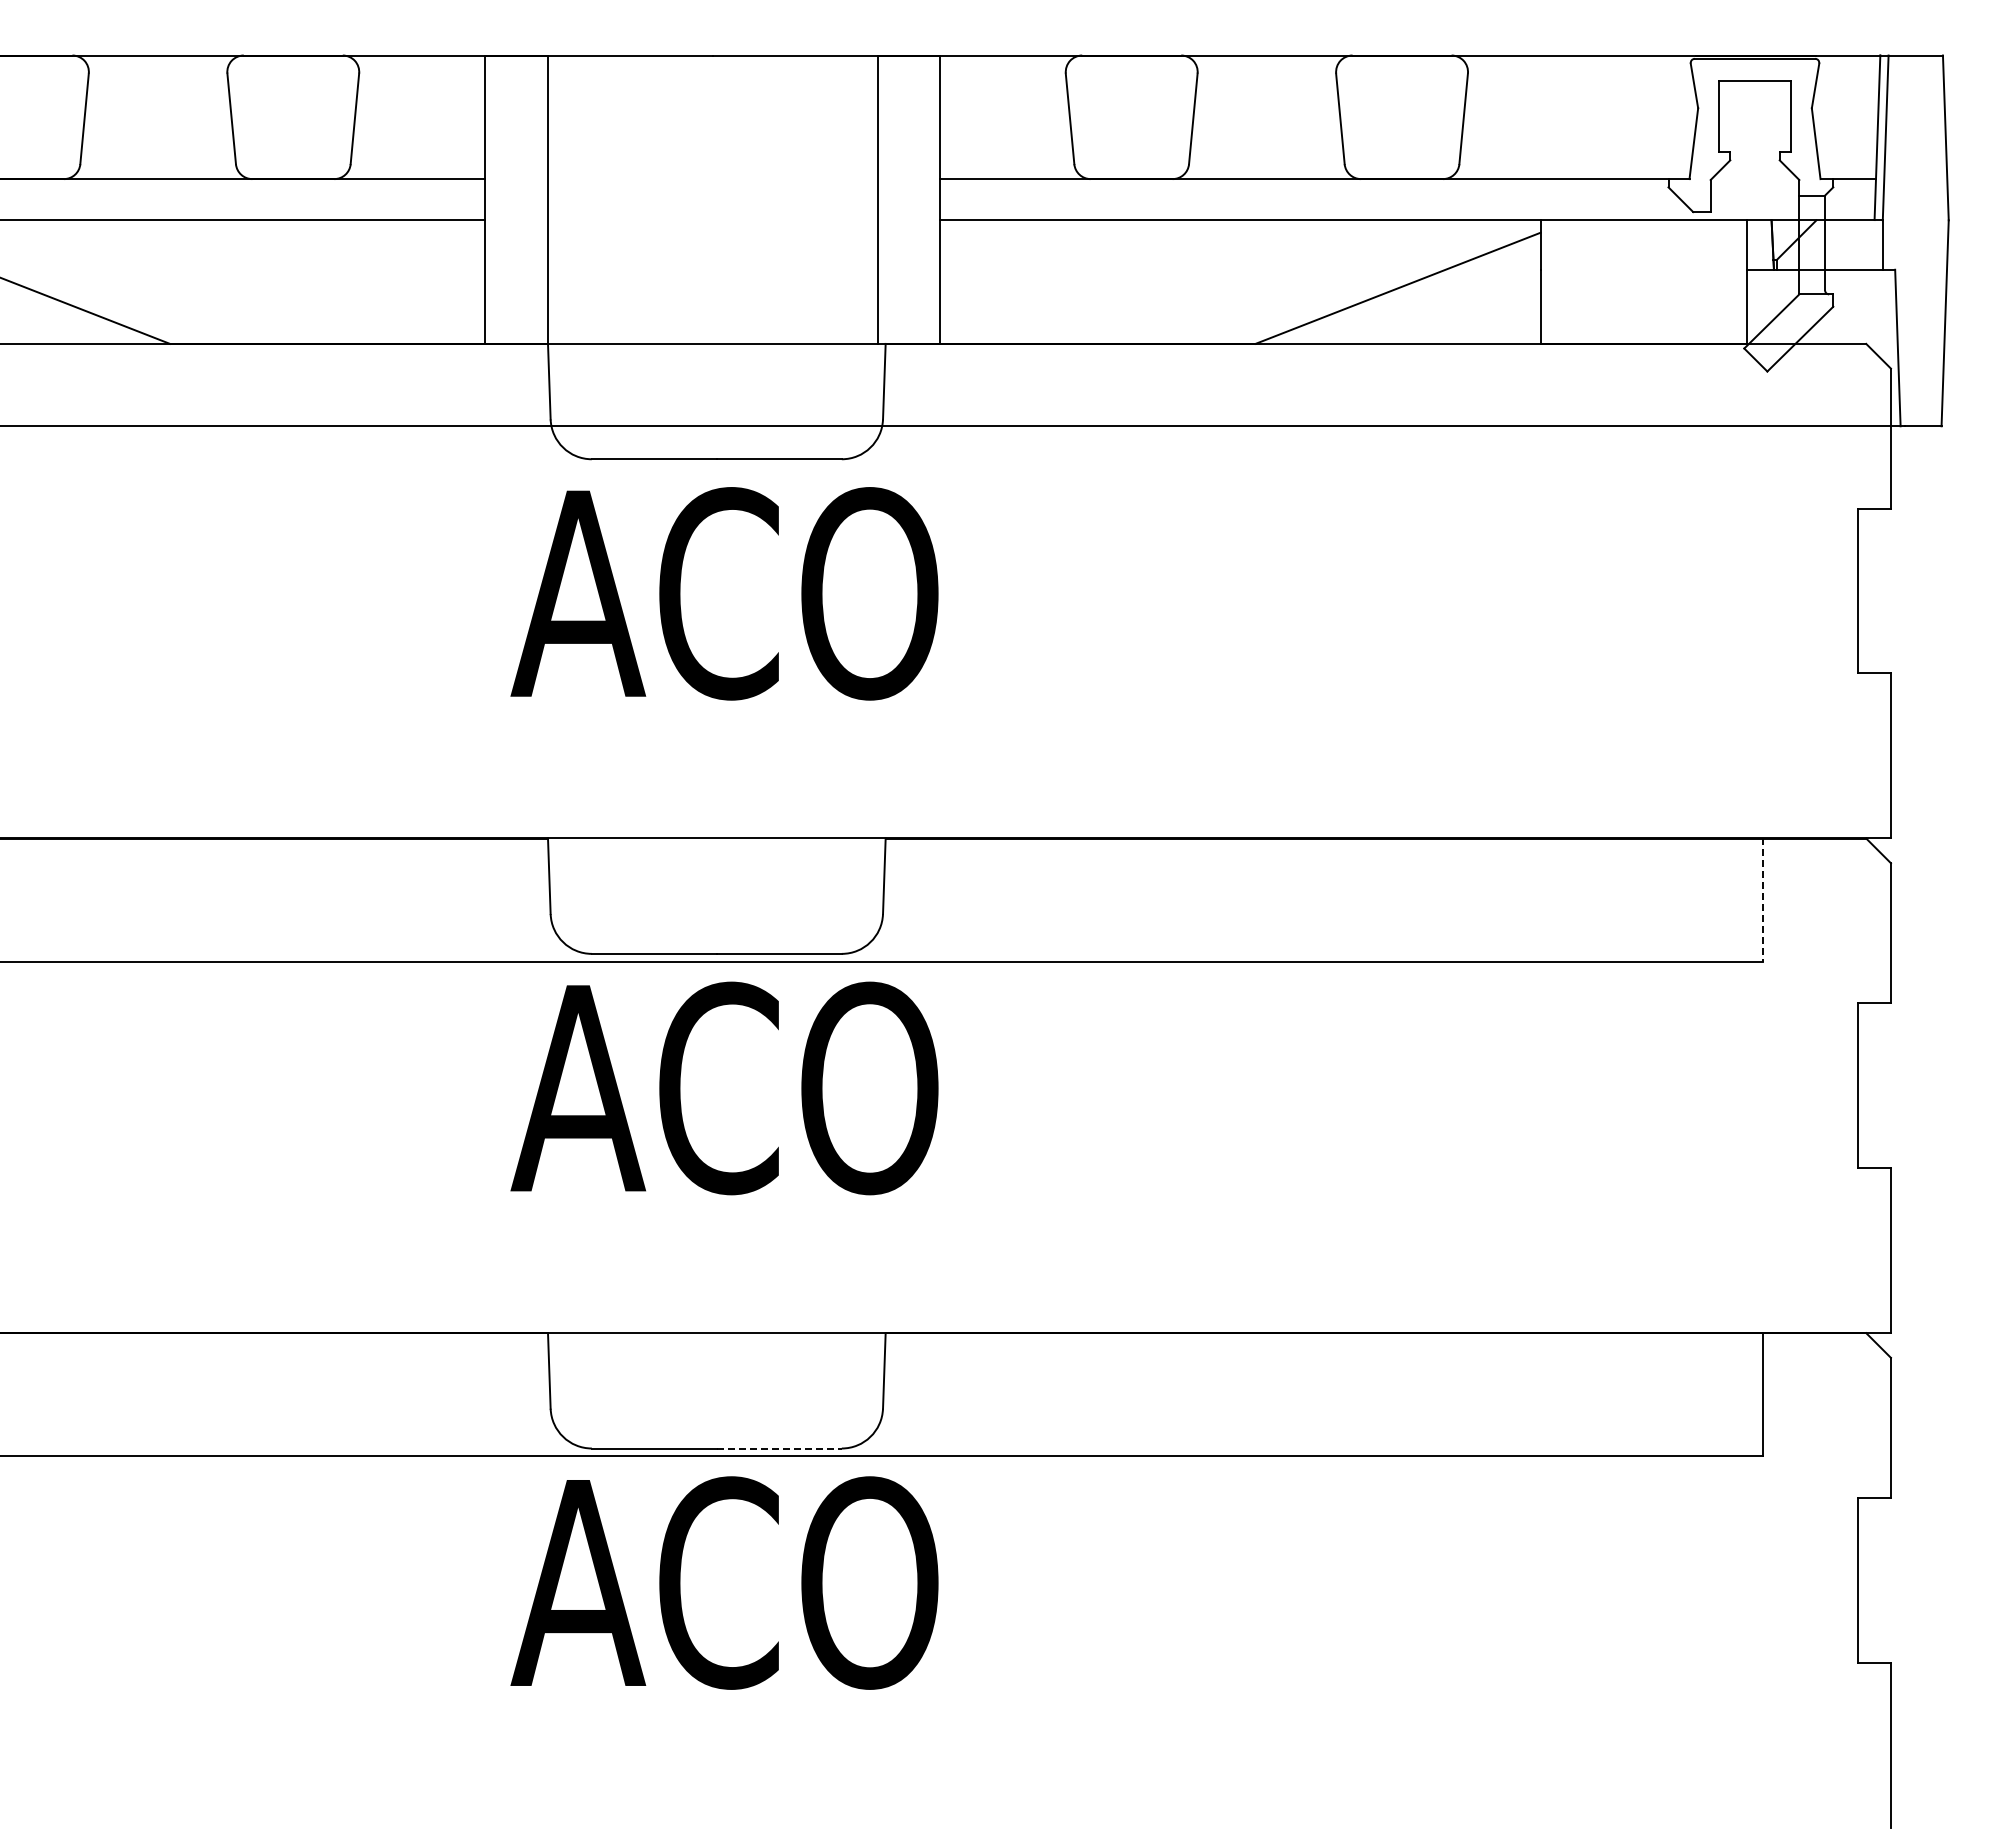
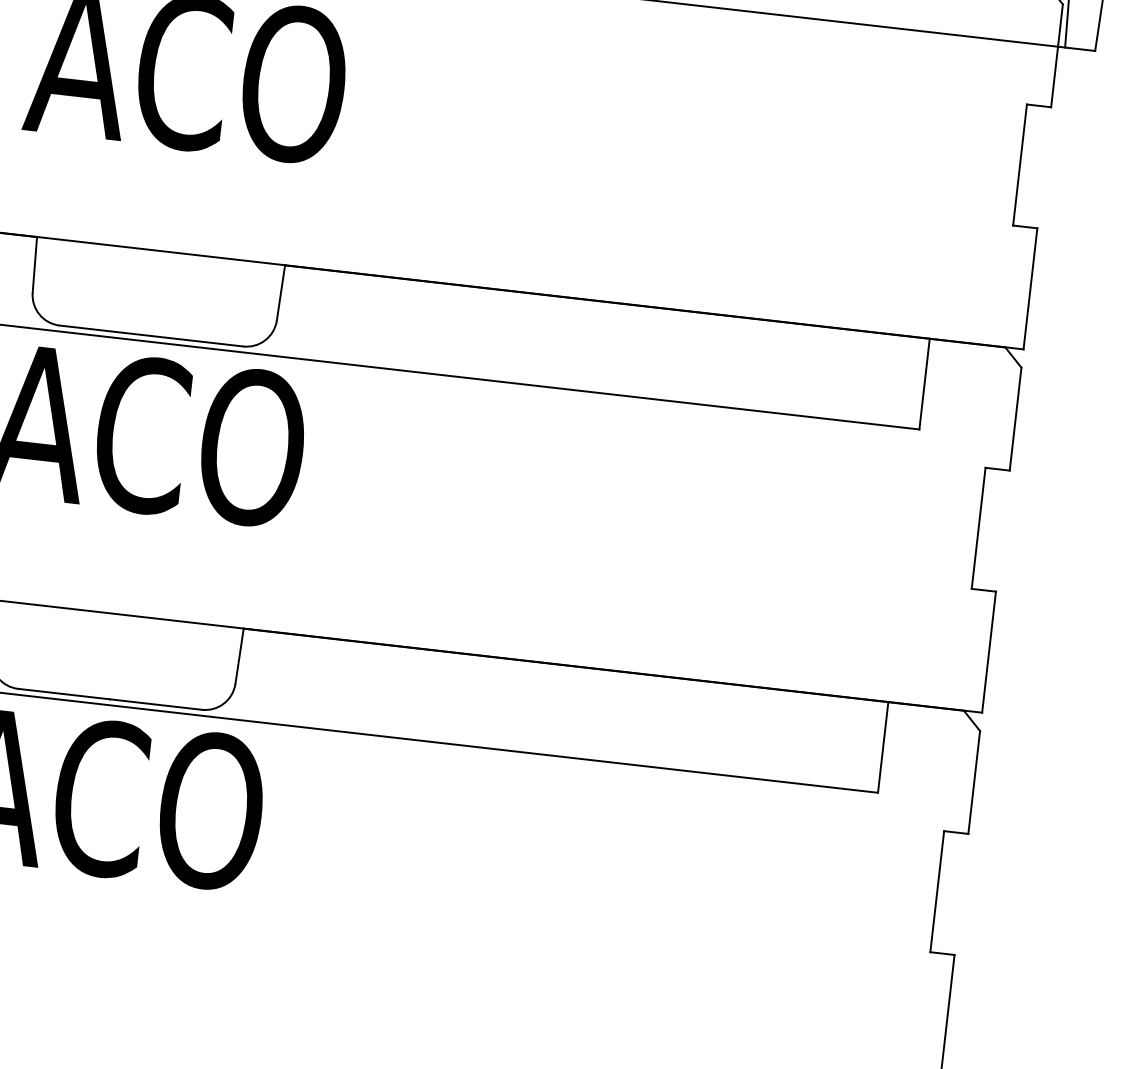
line: (1763, 900) -> (924, 384), dashed -> solid
line: (779, 1448) -> (156, 704), dashed -> solid

